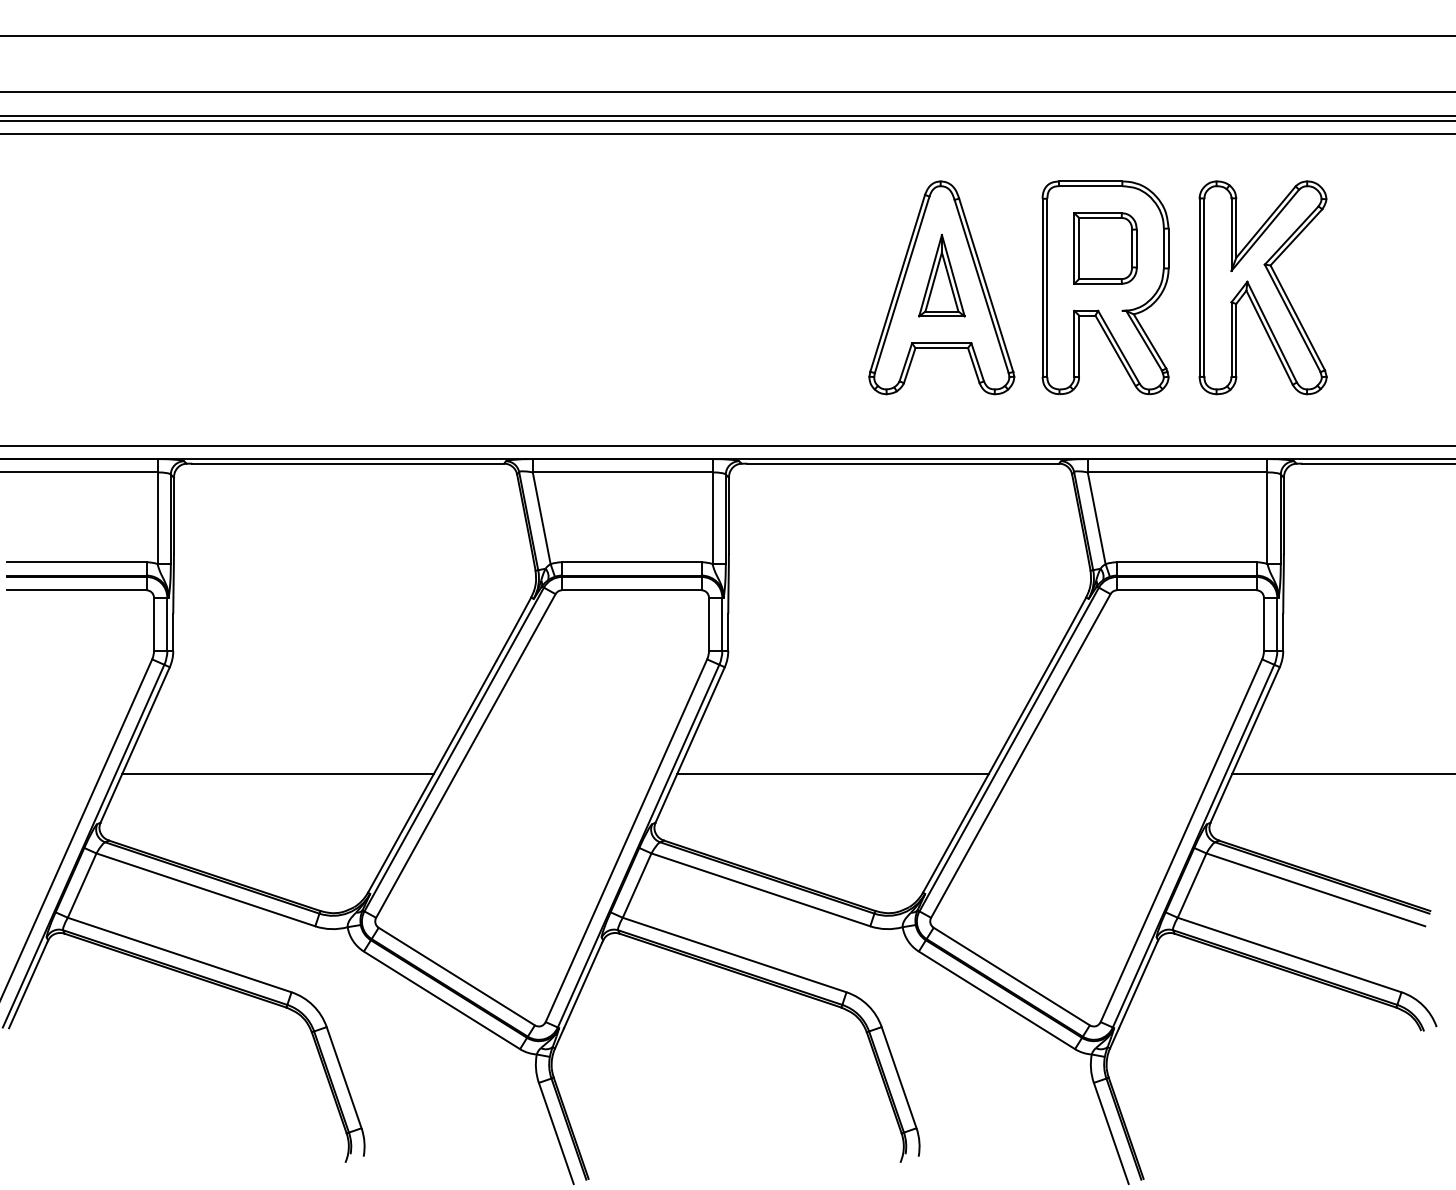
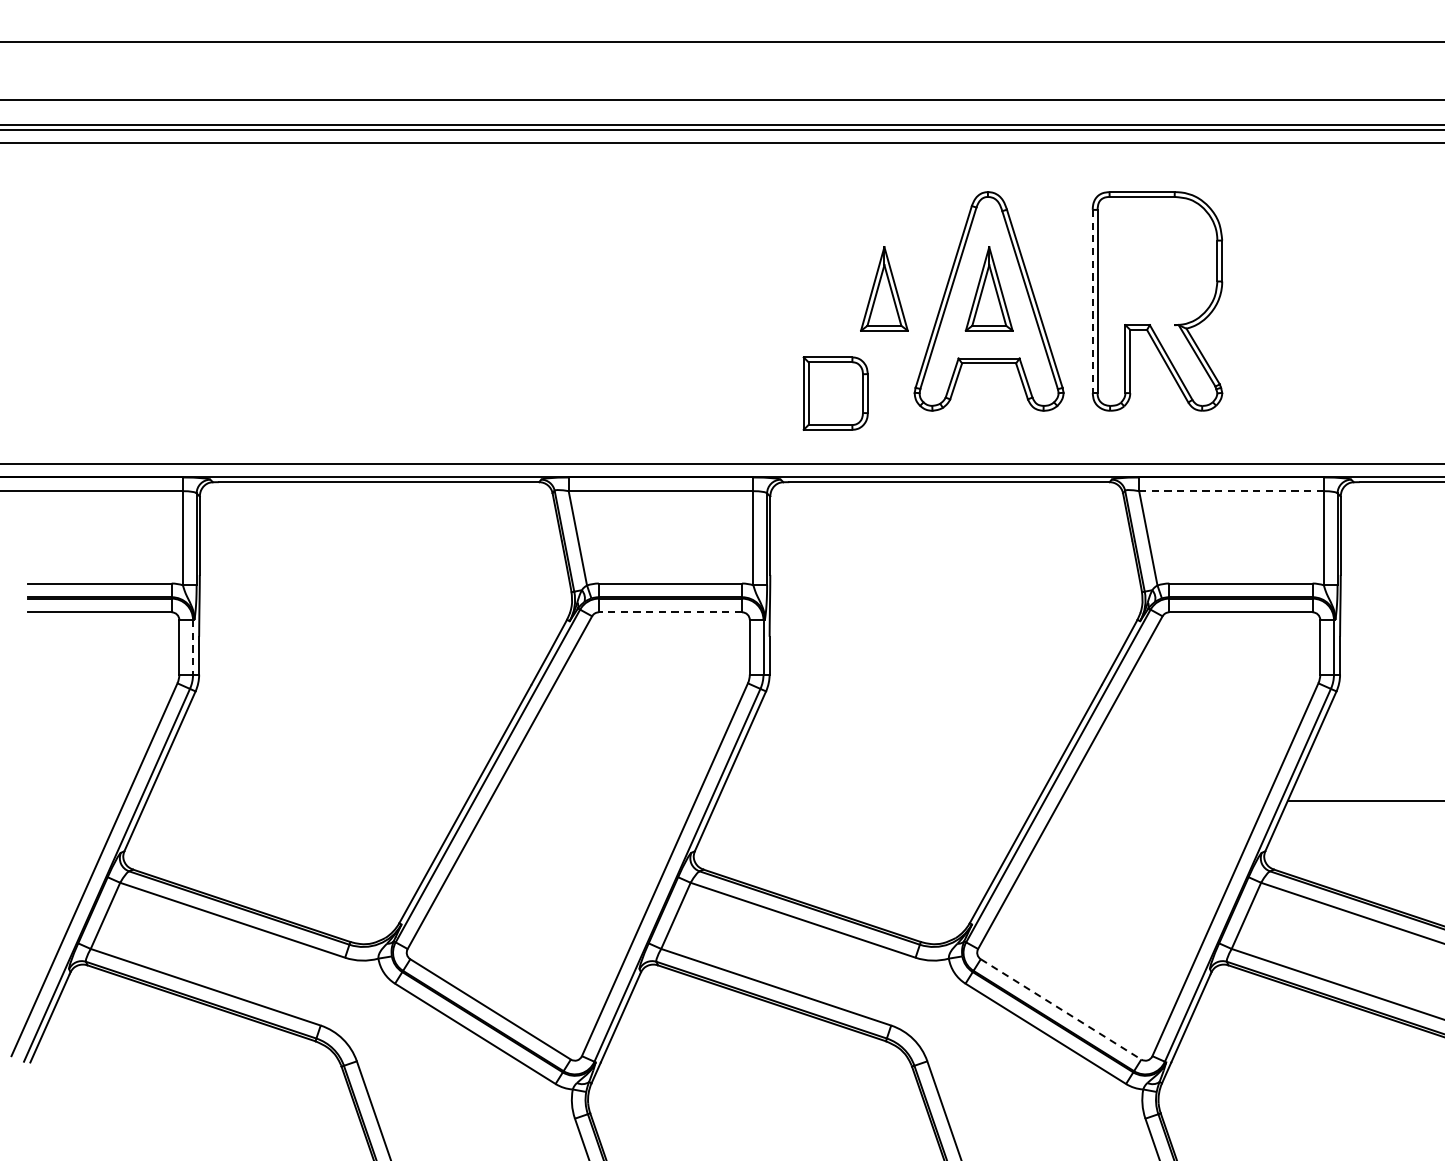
part: (1105, 248) -> (835, 393), moved
part: (839, 275) -> (883, 288), added
part: (1262, 287) -> (1318, 301), removed
line: (1042, 288) -> (1092, 302), solid -> dashed
line: (1177, 472) -> (1231, 491), solid -> dashed
line: (631, 590) -> (670, 612), solid -> dashed
line: (167, 624) -> (193, 647), solid -> dashed
line: (277, 773) -> (306, 800), removed
line: (832, 773) -> (876, 800), removed
line: (1012, 976) -> (1061, 1009), solid -> dashed

